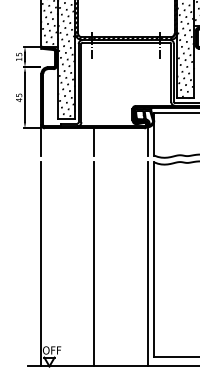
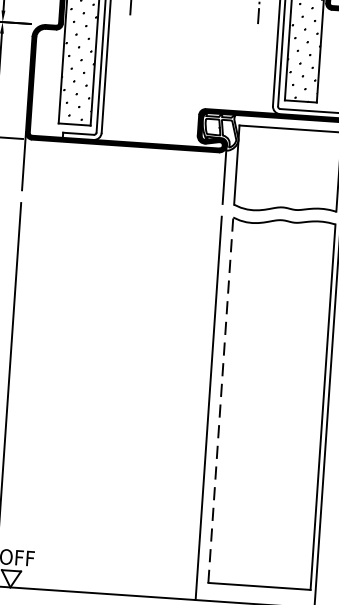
line: (93, 141) -> (121, 170), removed
line: (154, 259) -> (221, 399), solid -> dashed
line: (93, 264) -> (106, 401), removed

